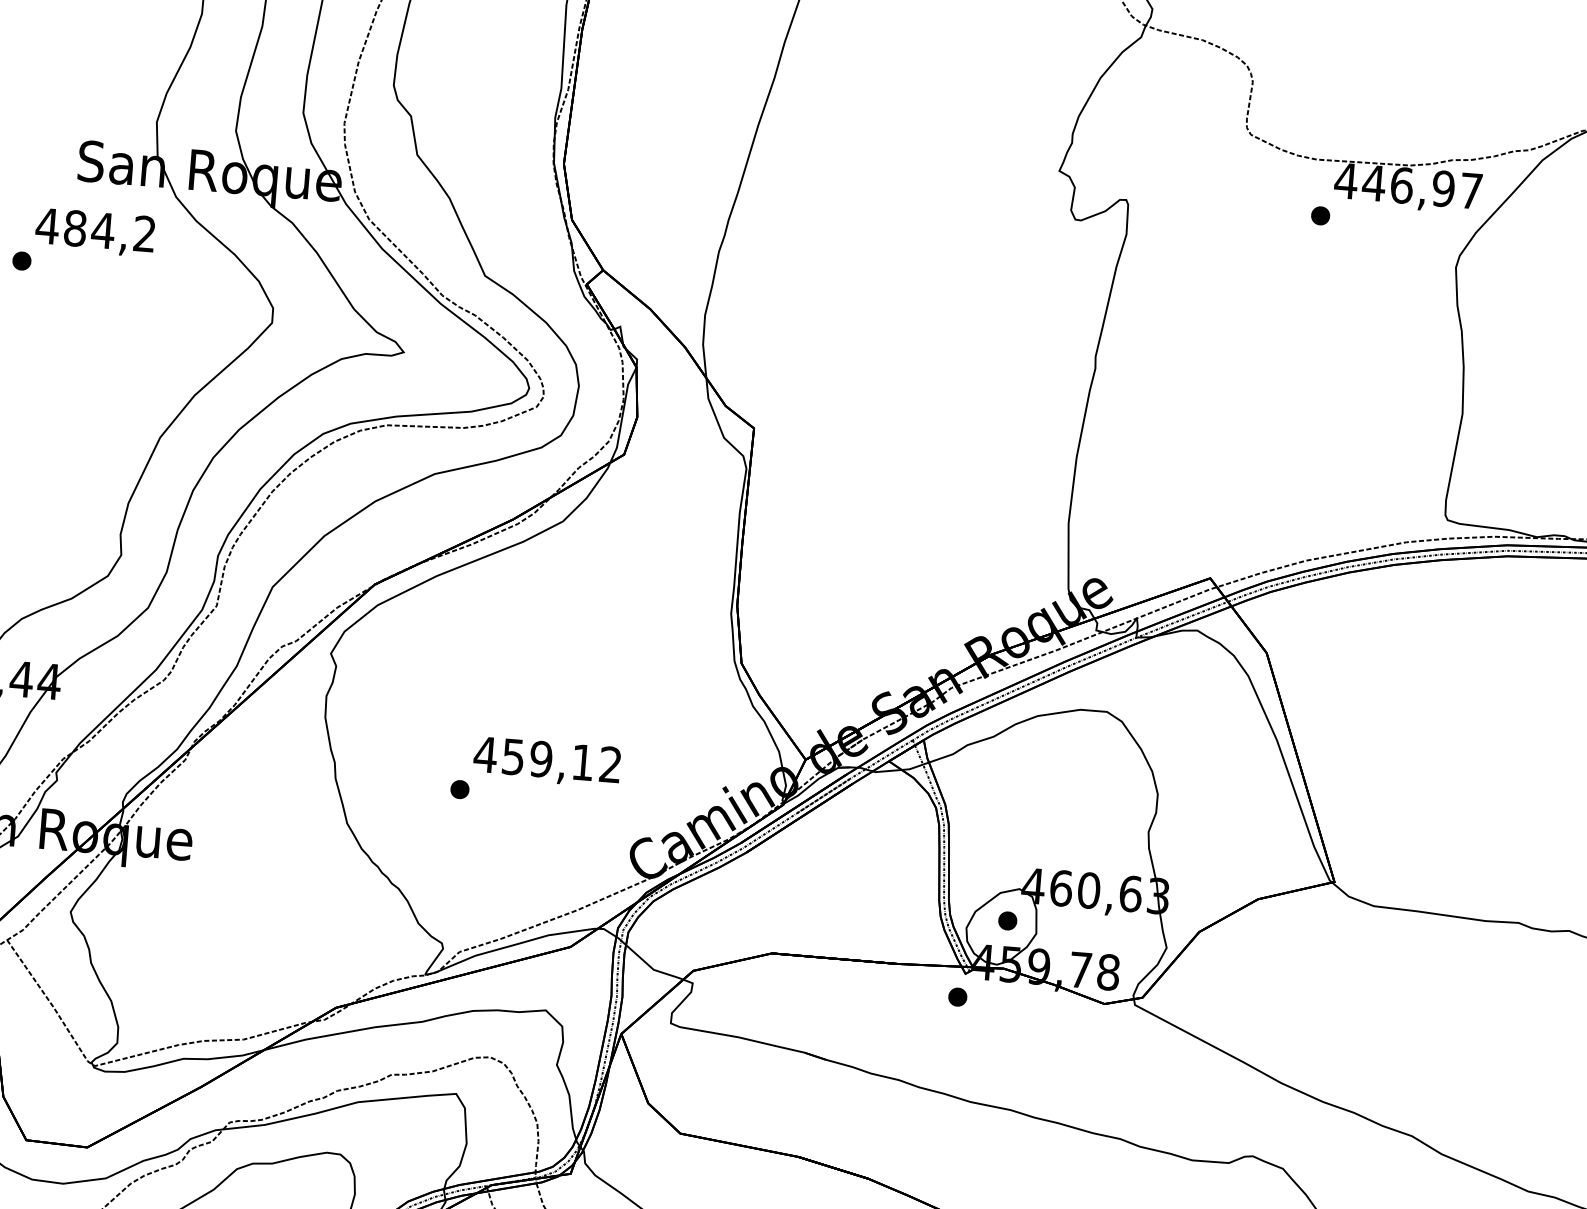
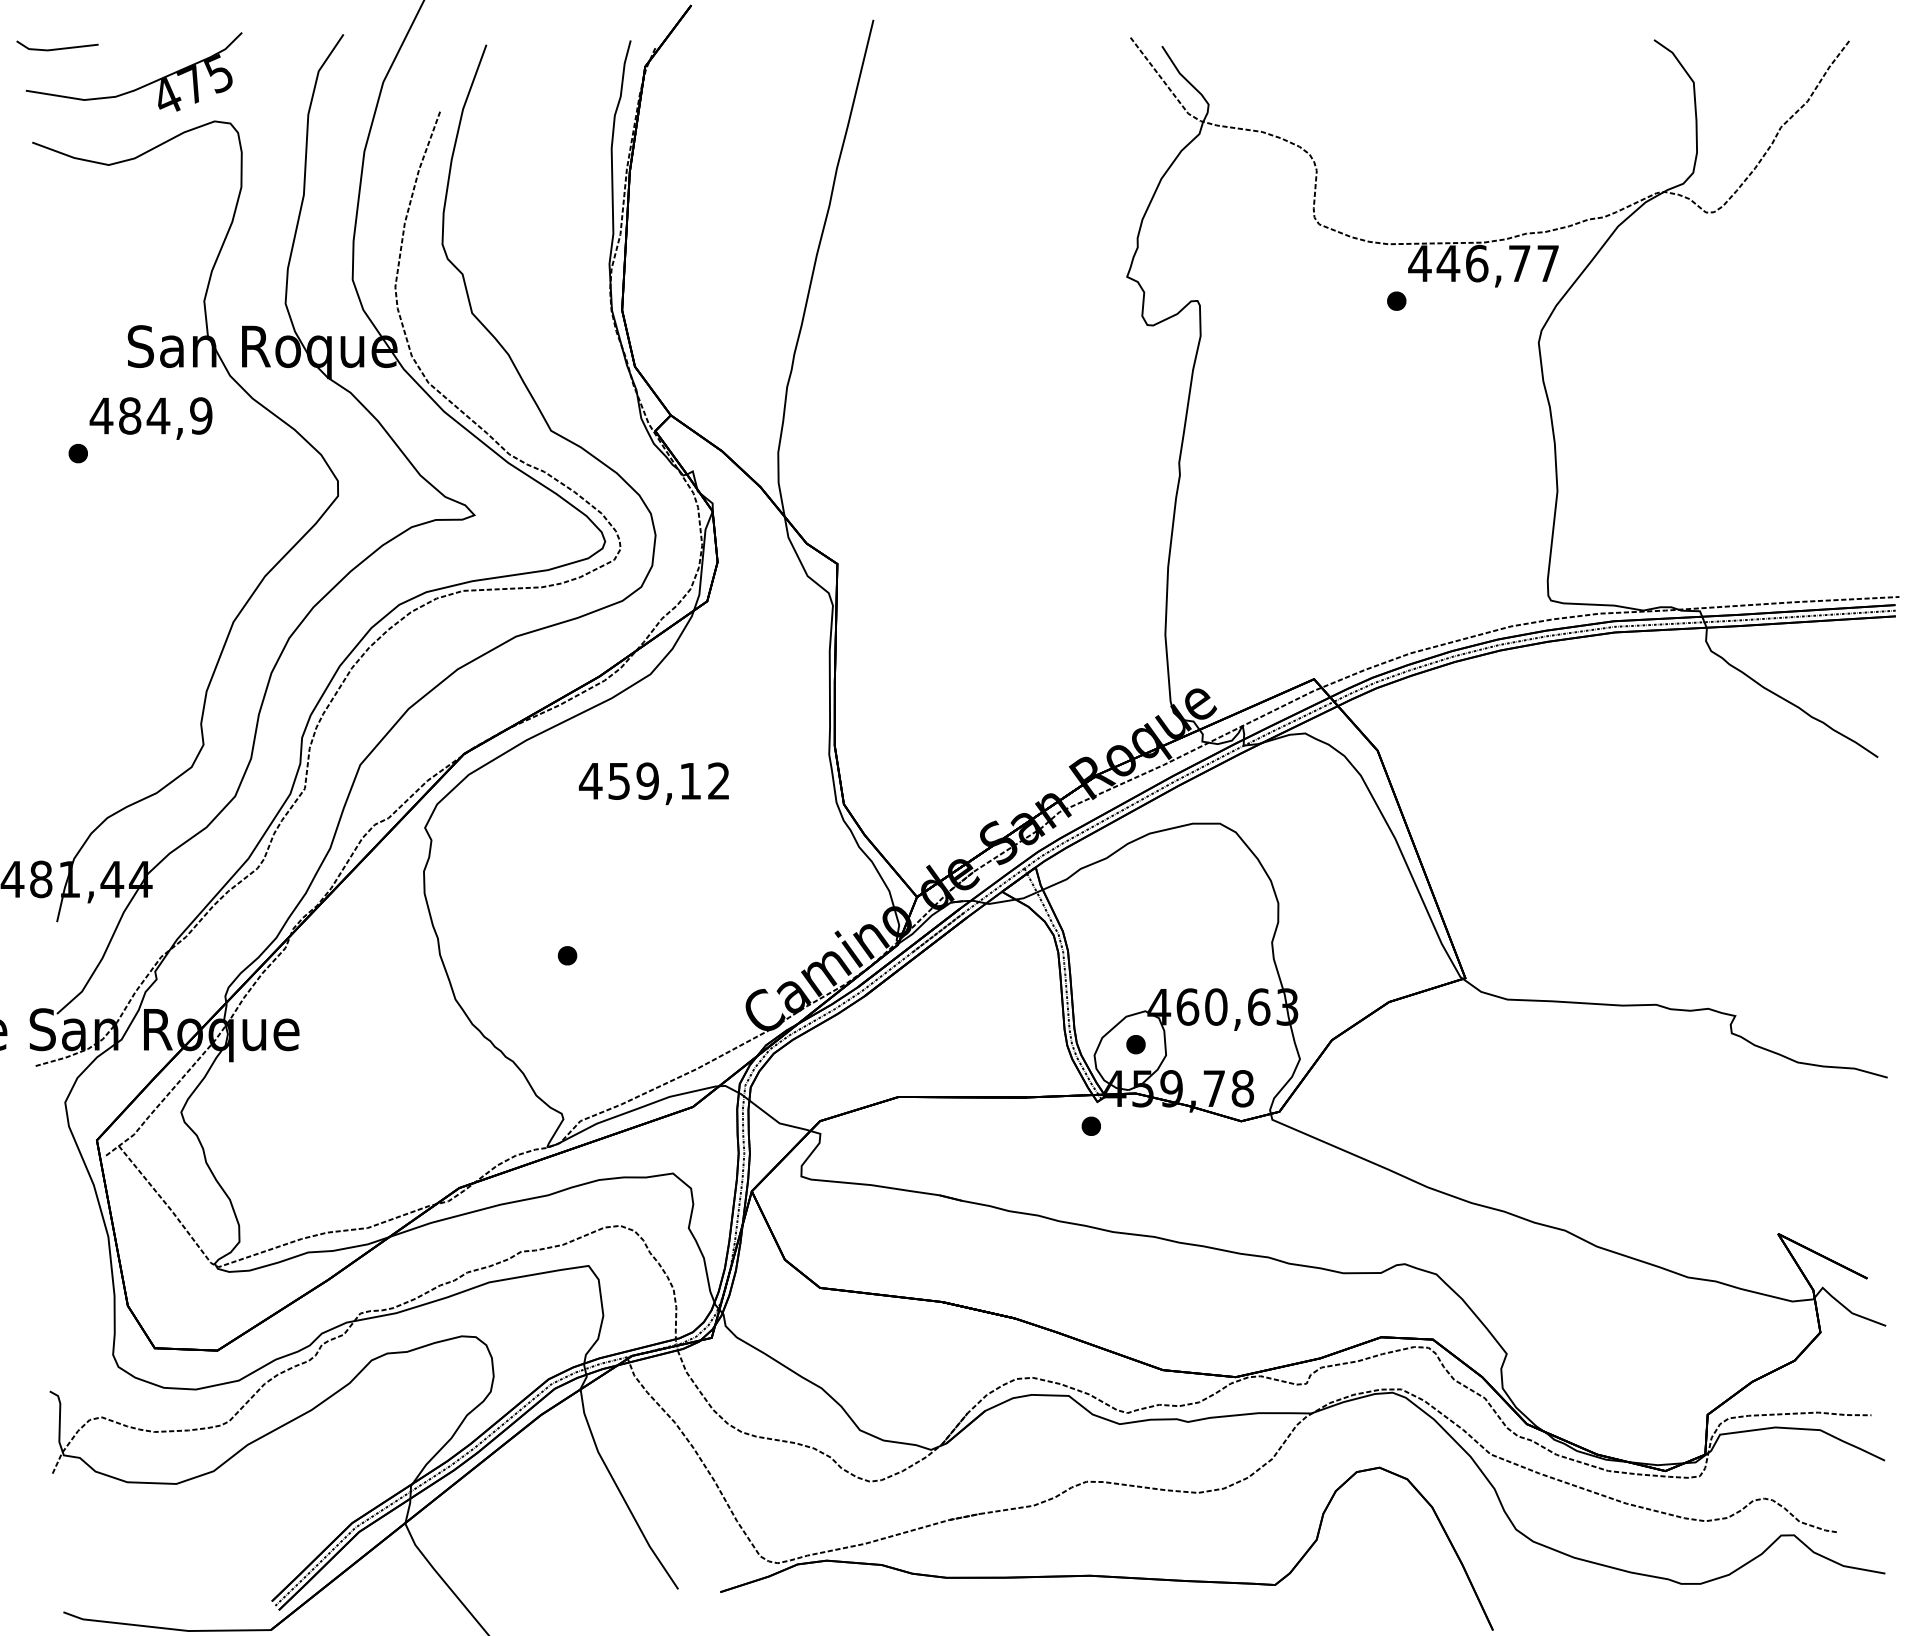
text: (1443, 188) -> (1519, 263), 446,97 -> 446,77
text: (145, 233) -> (201, 415), 484,2 -> 484,9
text: (546, 761) -> (653, 783), moved

